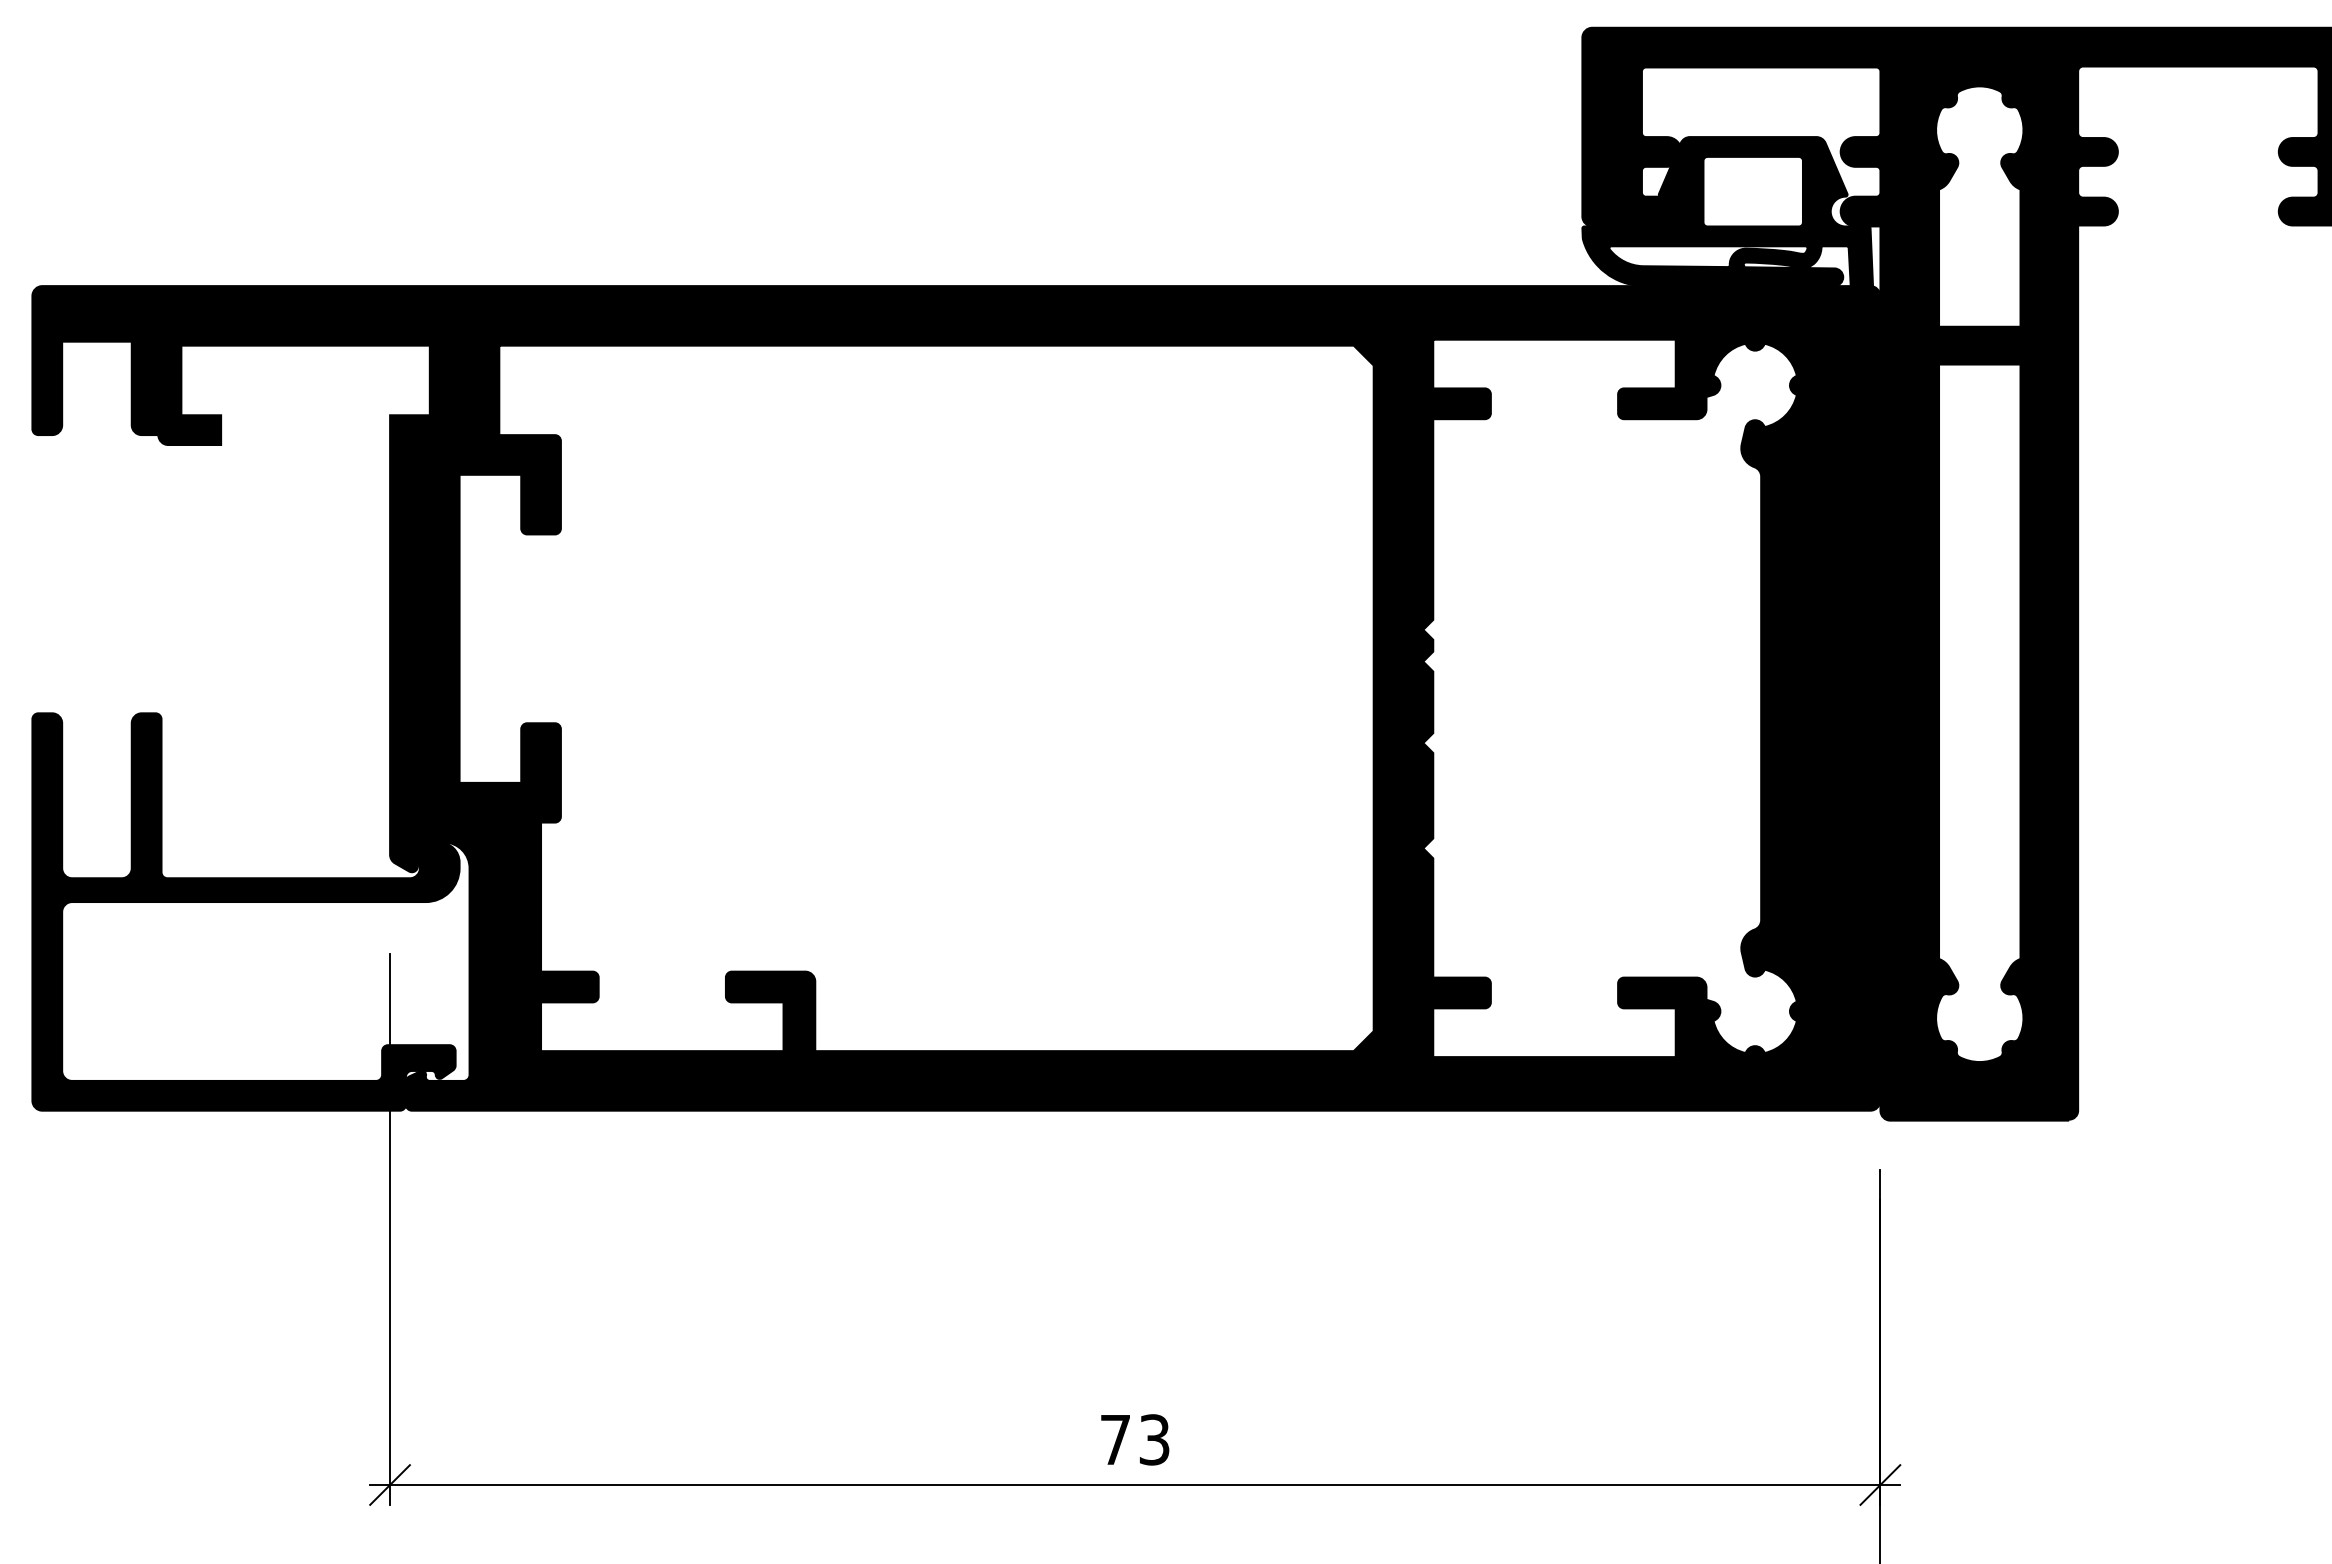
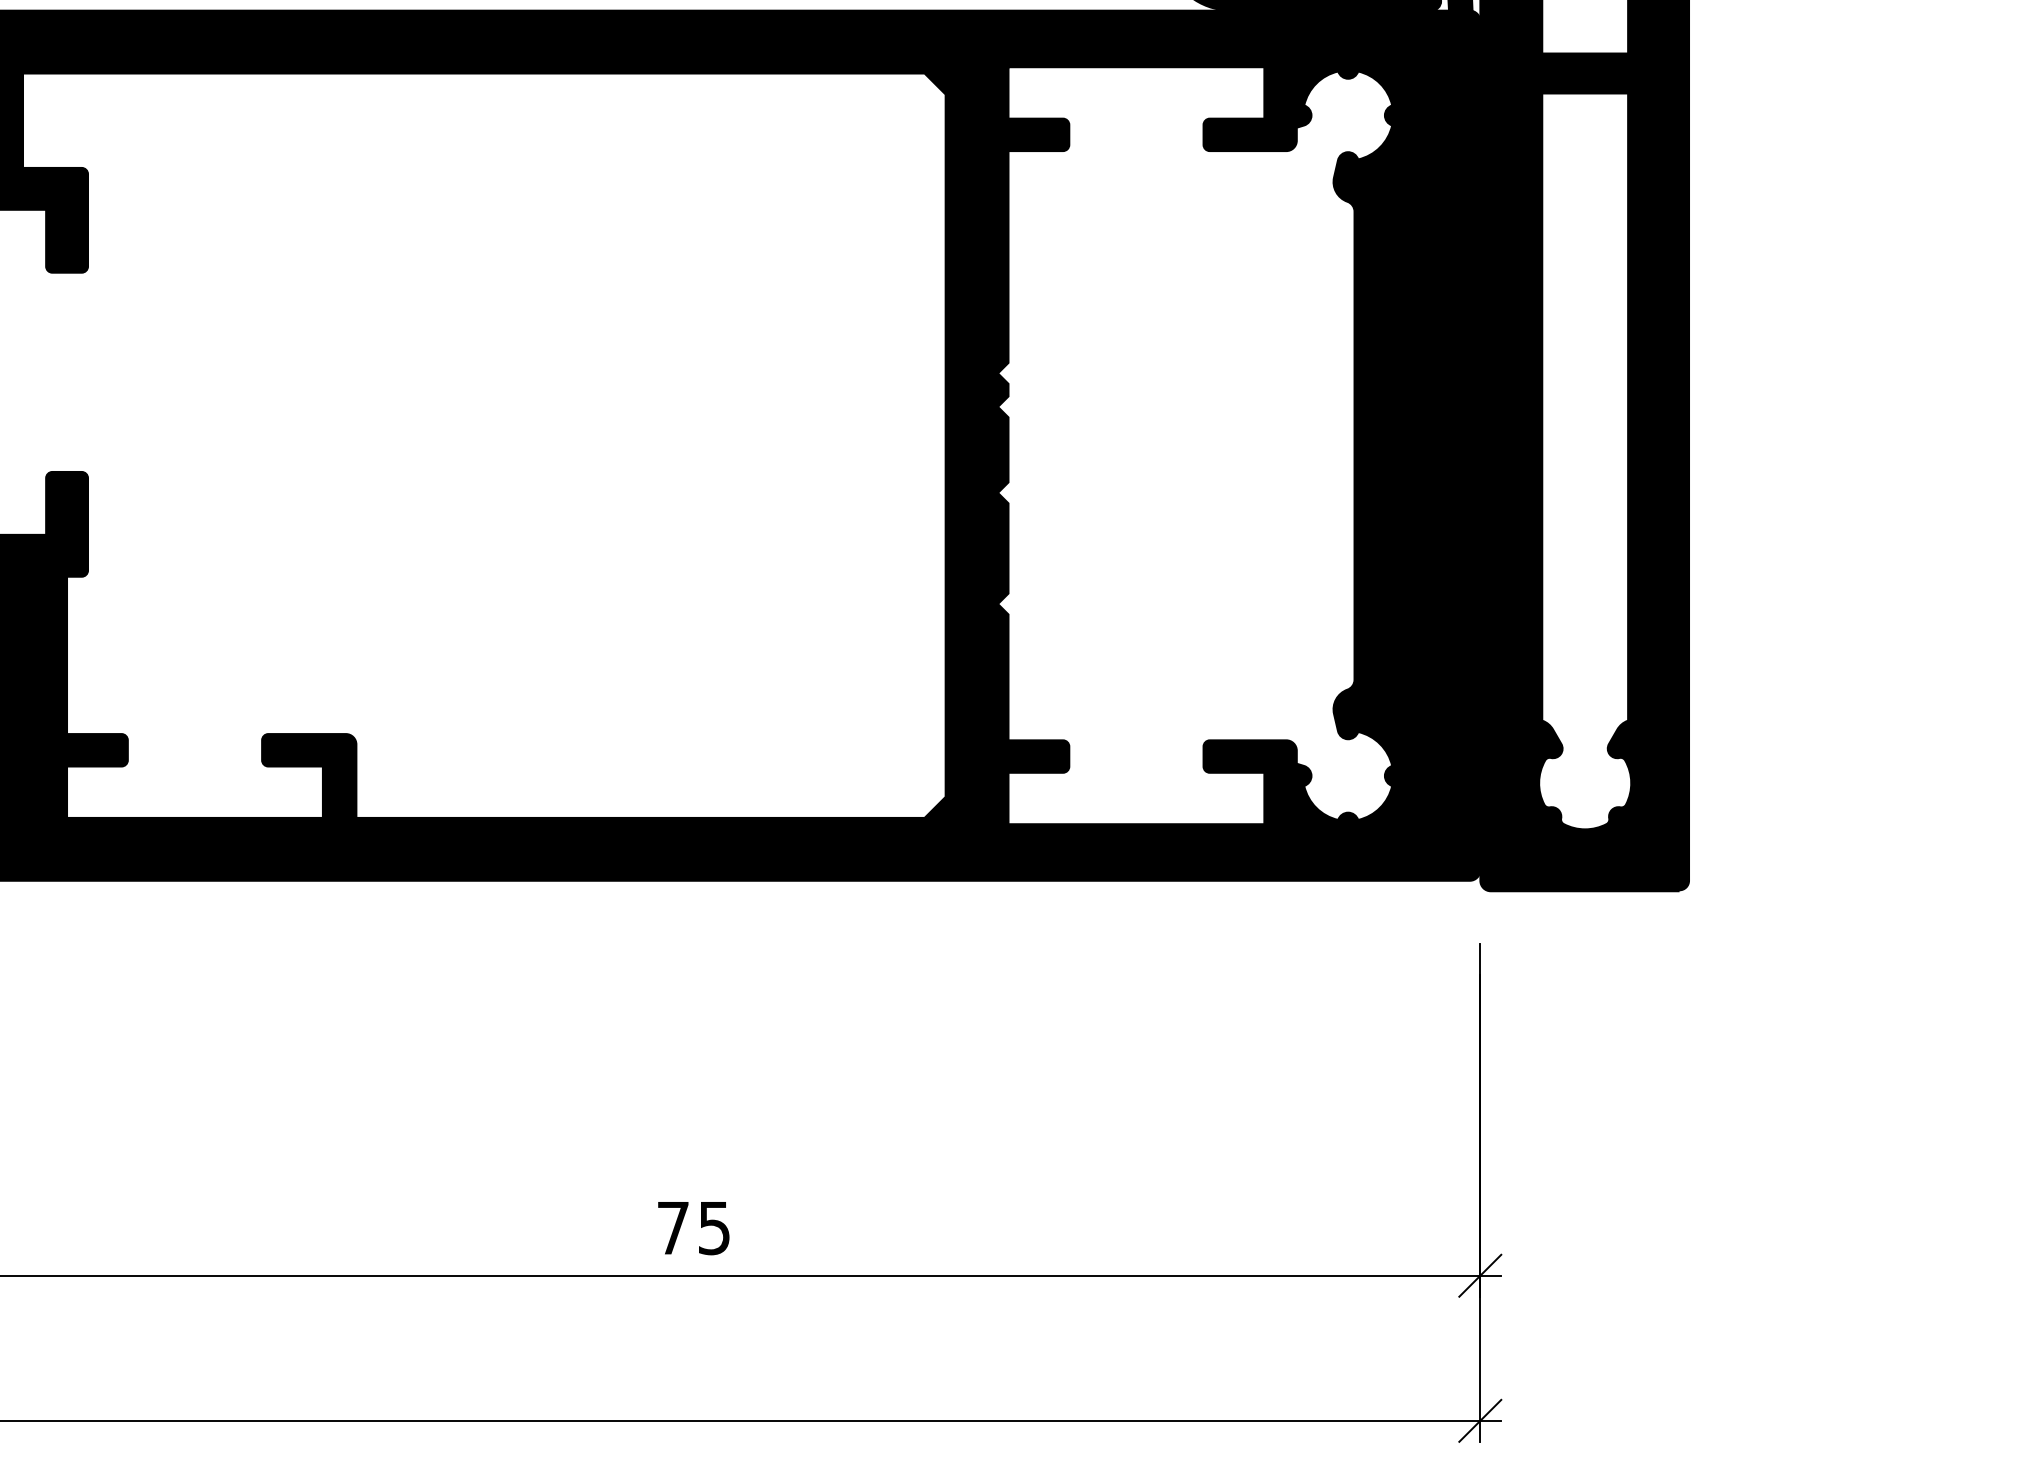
text: (1154, 1439) -> (714, 1227), 73 -> 75

